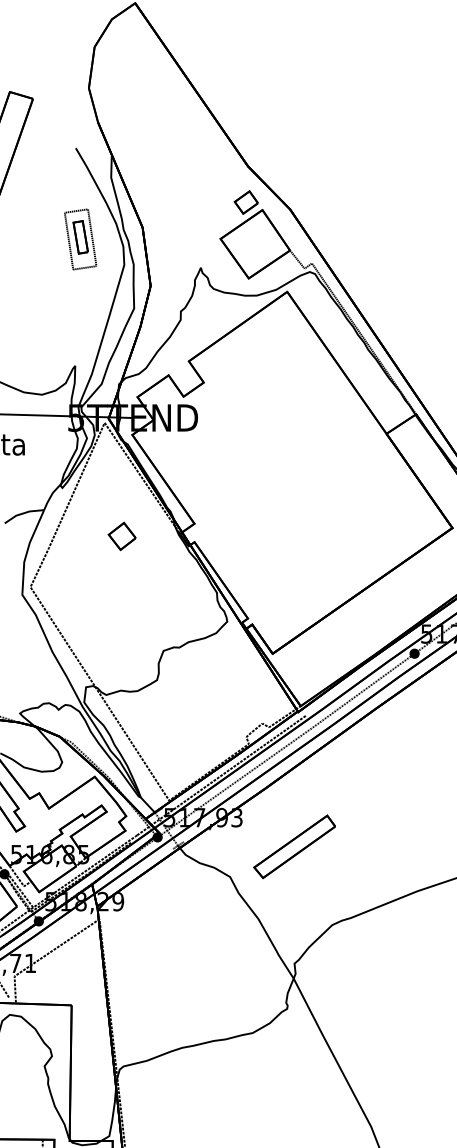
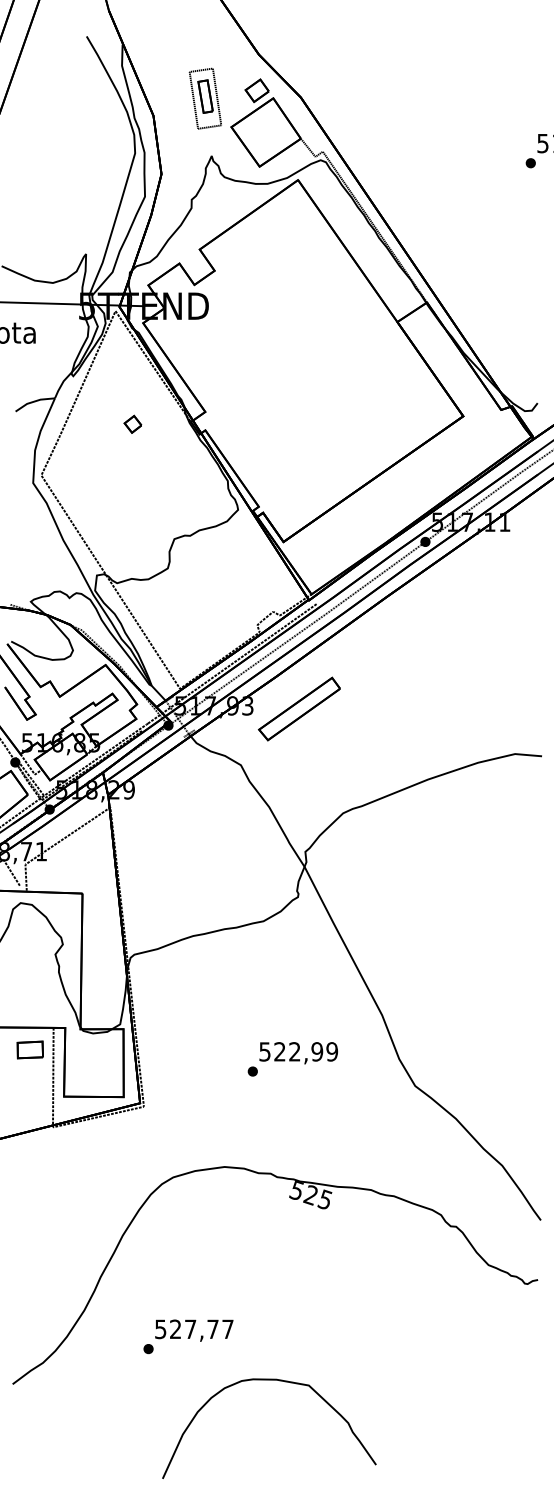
part: (79, 239) -> (204, 98), moved
part: (121, 535) -> (132, 423), size x0.62
part: (294, 846) -> (299, 708), moved

